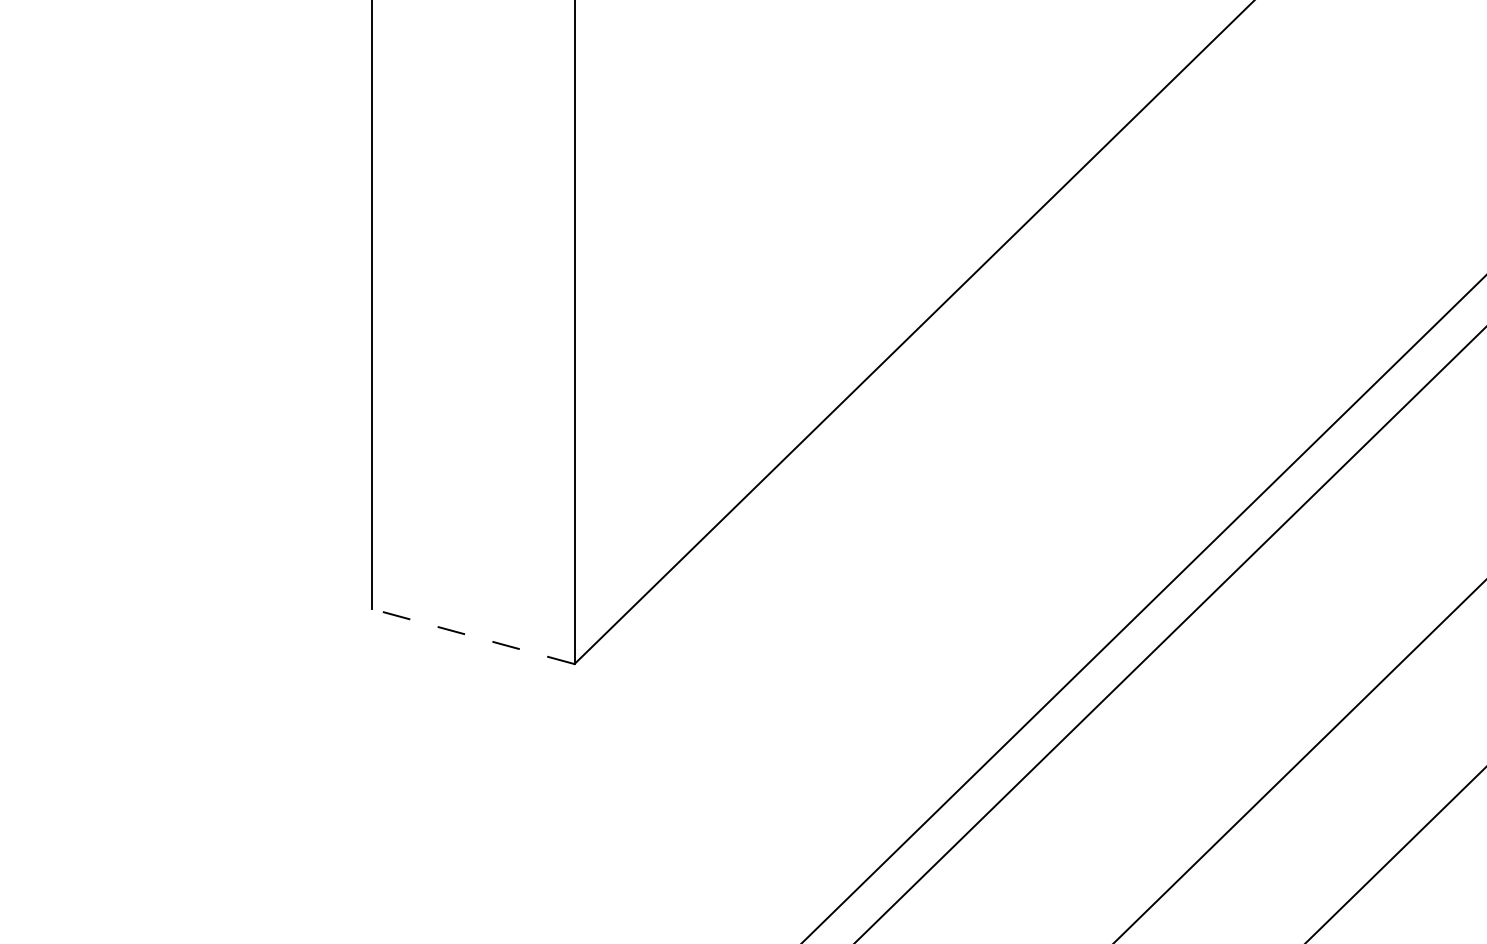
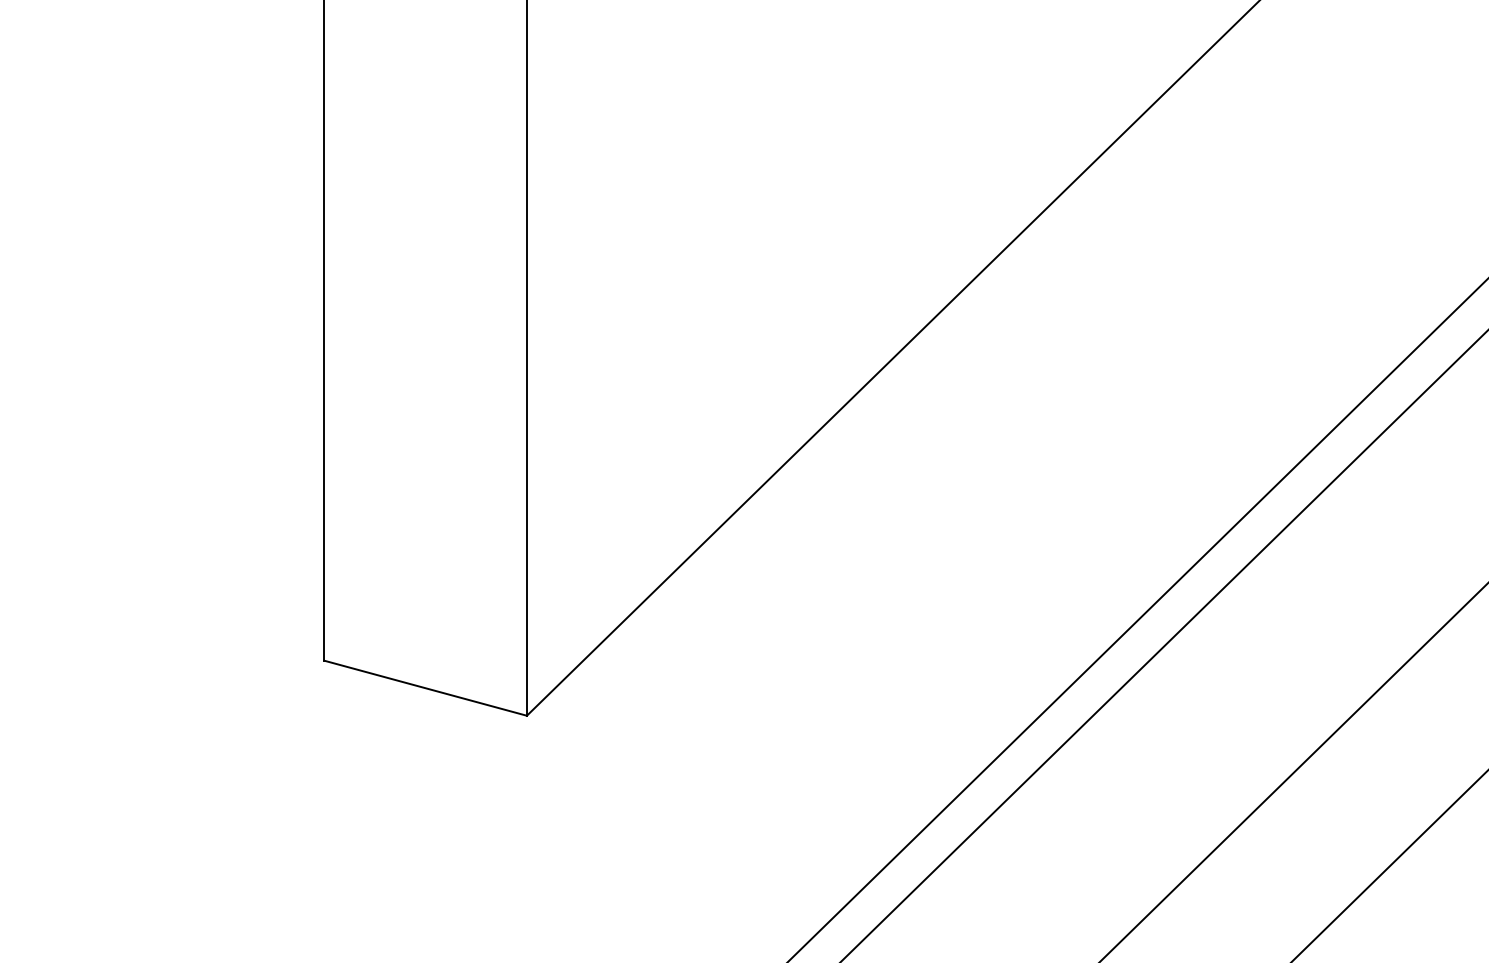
line: (473, 636) -> (425, 688), dashed -> solid

